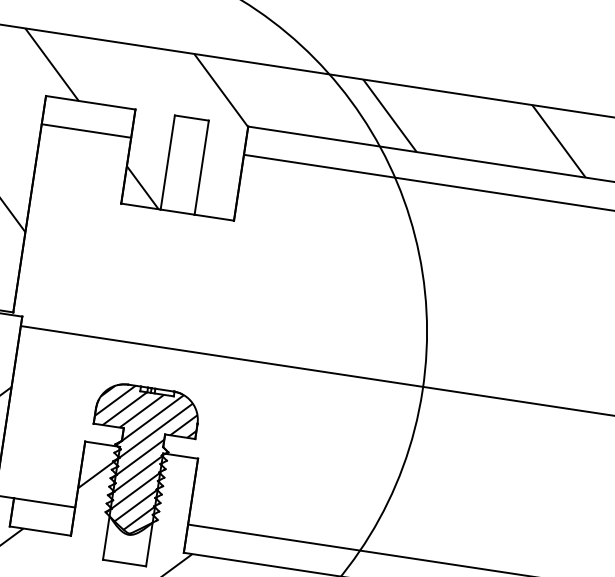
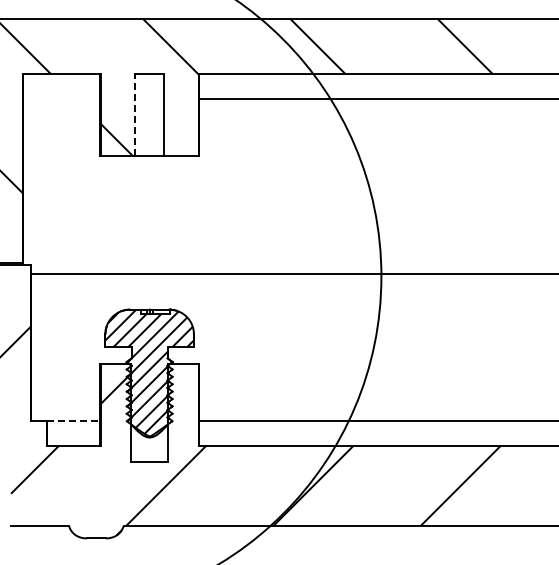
line: (86, 130) -> (61, 98), removed
line: (167, 162) -> (134, 115), solid -> dashed
line: (44, 503) -> (73, 421), solid -> dashed

